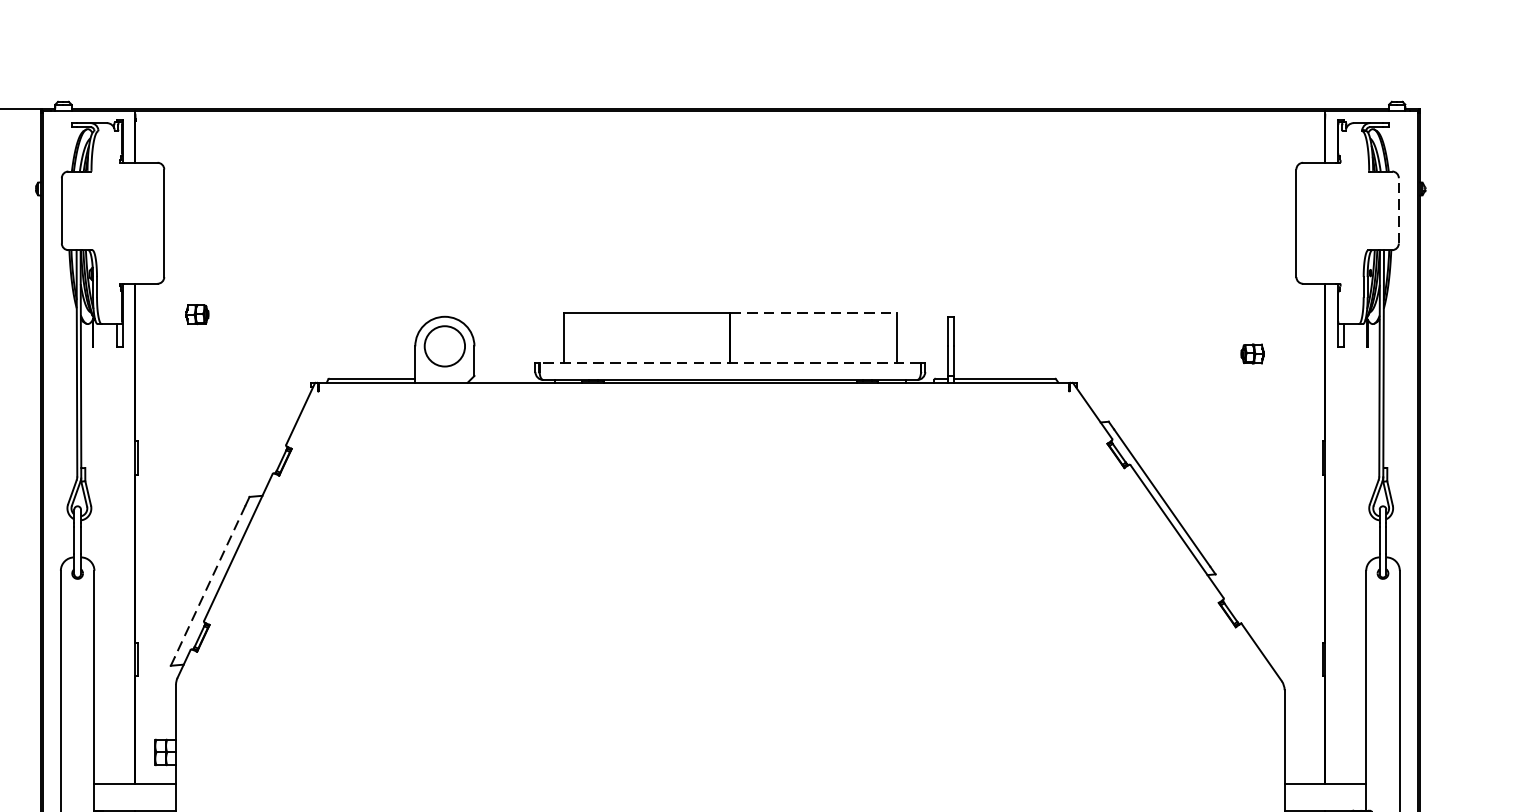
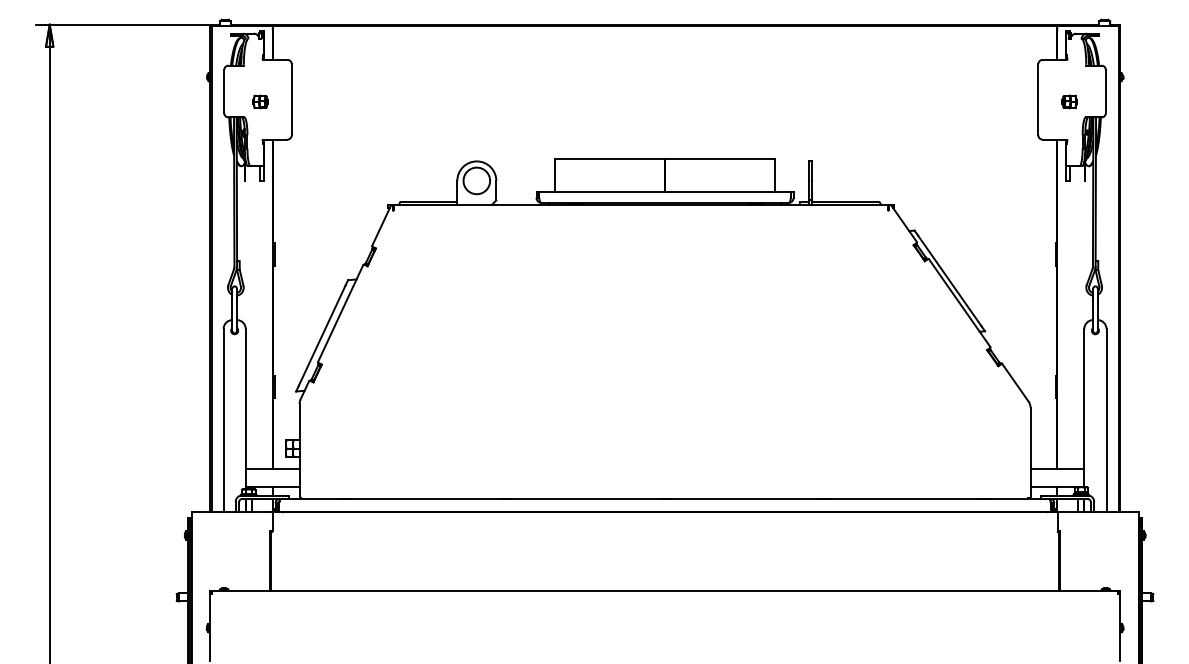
line: (1398, 210) -> (1105, 91), dashed -> solid
line: (814, 312) -> (720, 158), dashed -> solid
part: (197, 313) -> (260, 101), moved
part: (1252, 353) -> (1069, 101), moved
line: (731, 362) -> (665, 191), dashed -> solid
line: (209, 582) -> (321, 336), dashed -> solid

